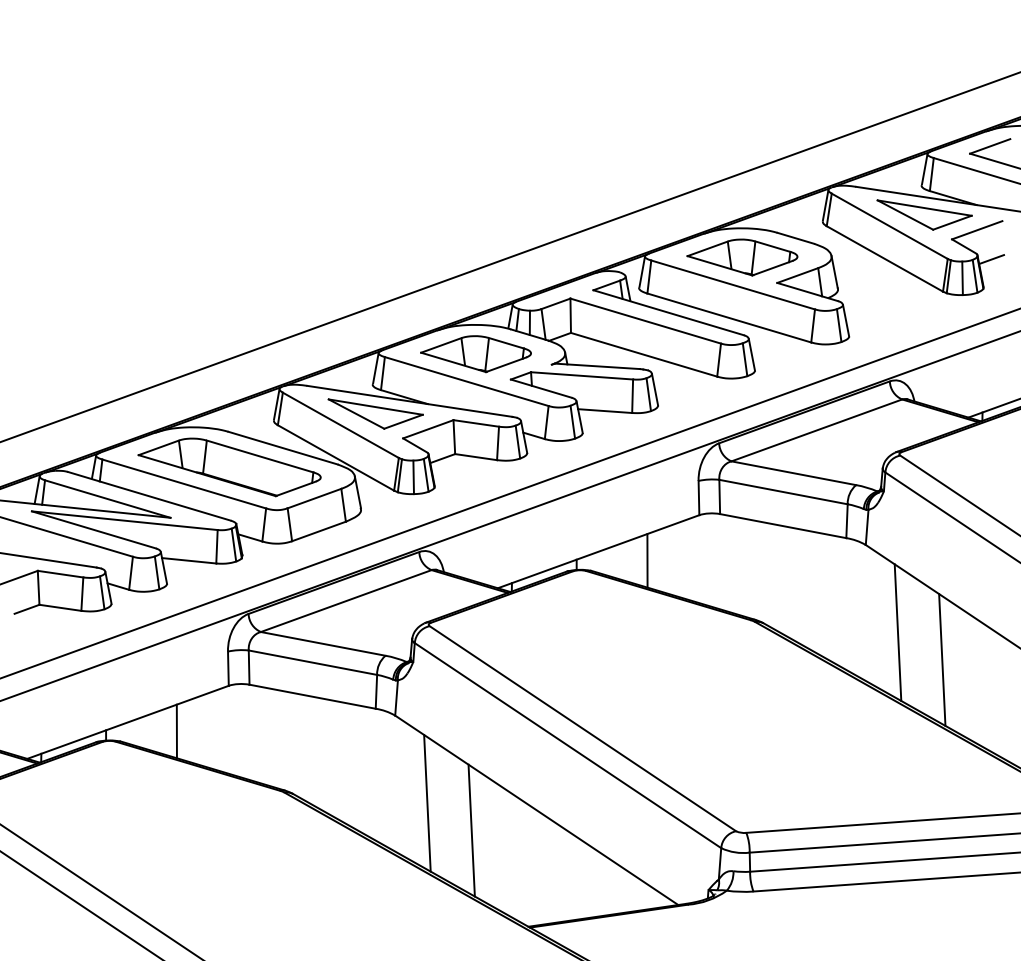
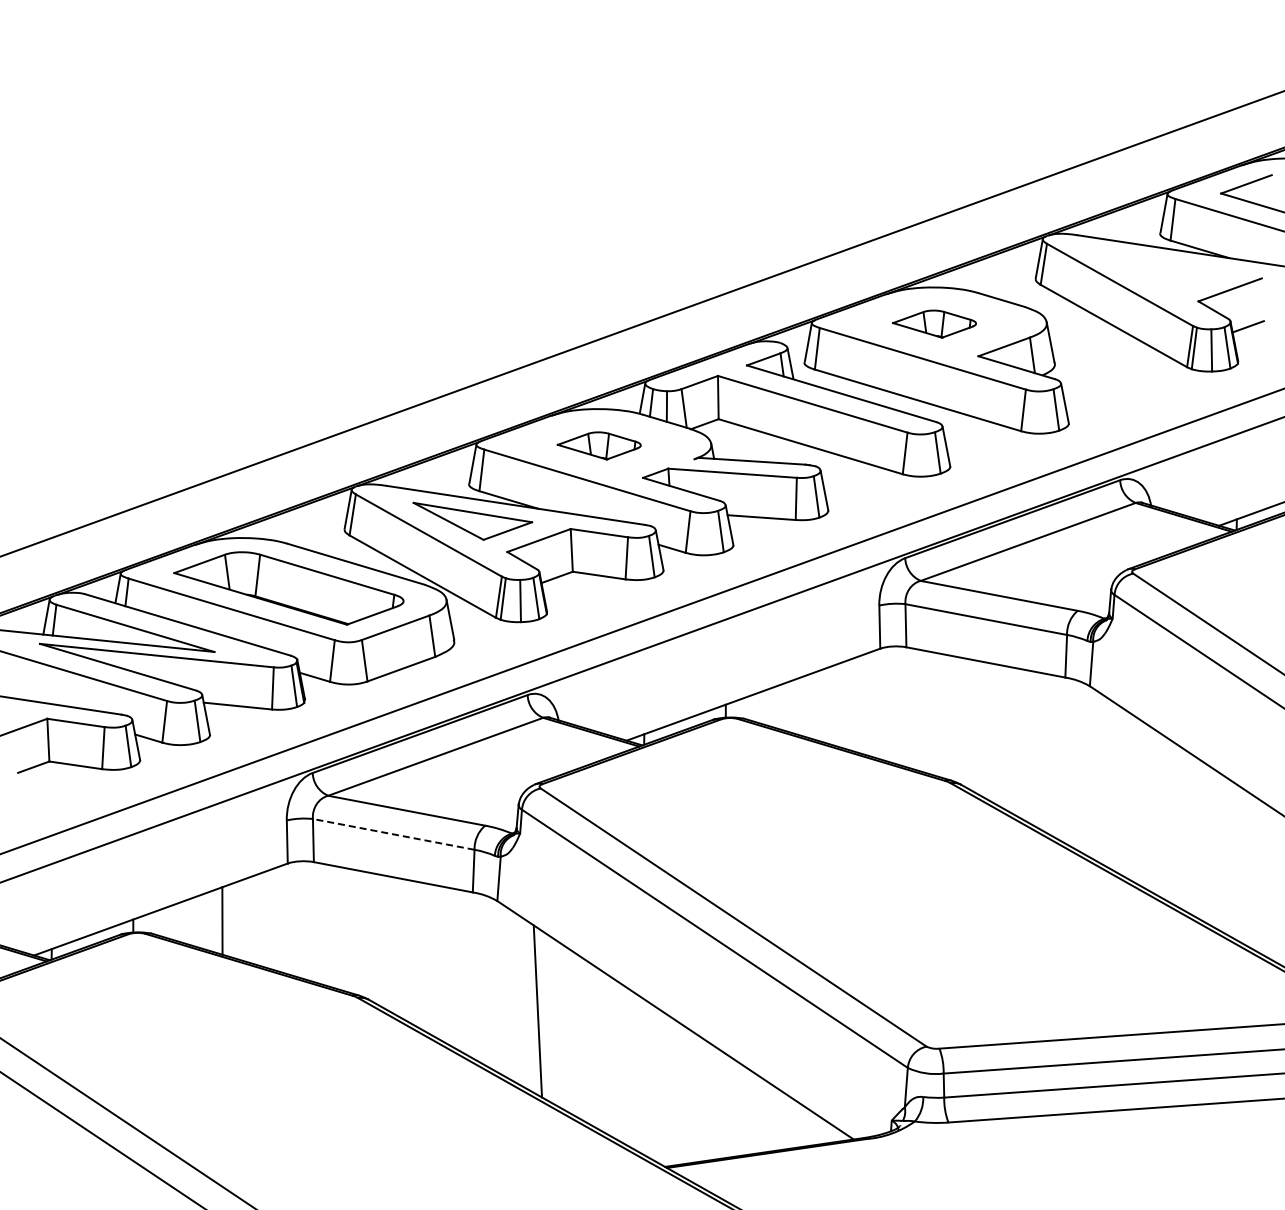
part: (924, 214) -> (1163, 270), removed
part: (742, 256) -> (934, 323), size x0.6
part: (476, 353) -> (599, 445), size x0.6
line: (647, 560) -> (814, 705), removed
line: (898, 632) -> (1130, 796), removed
line: (942, 659) -> (1186, 830), removed
line: (312, 662) -> (393, 834), solid -> dashed
line: (471, 830) -> (593, 1045), removed

